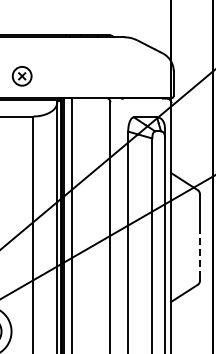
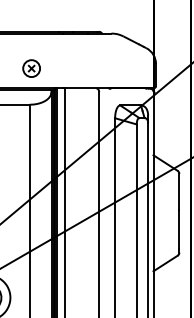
part: (21, 76) -> (31, 68), moved
line: (199, 255) -> (179, 229), dashed -> solid

